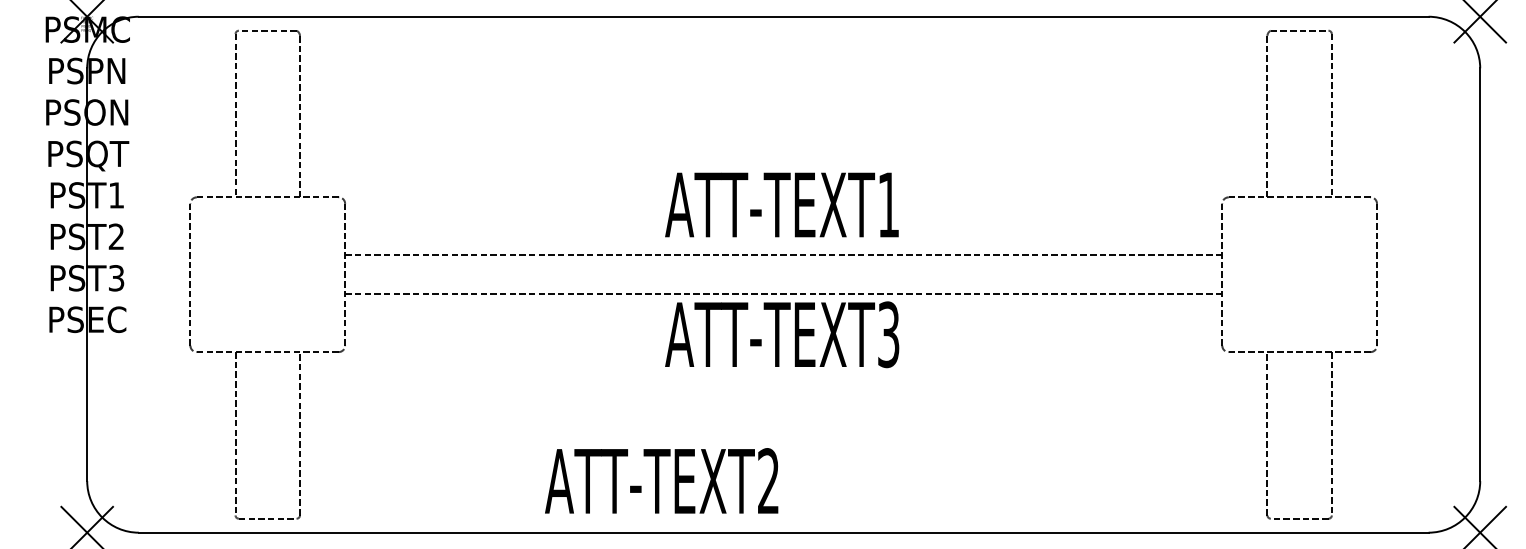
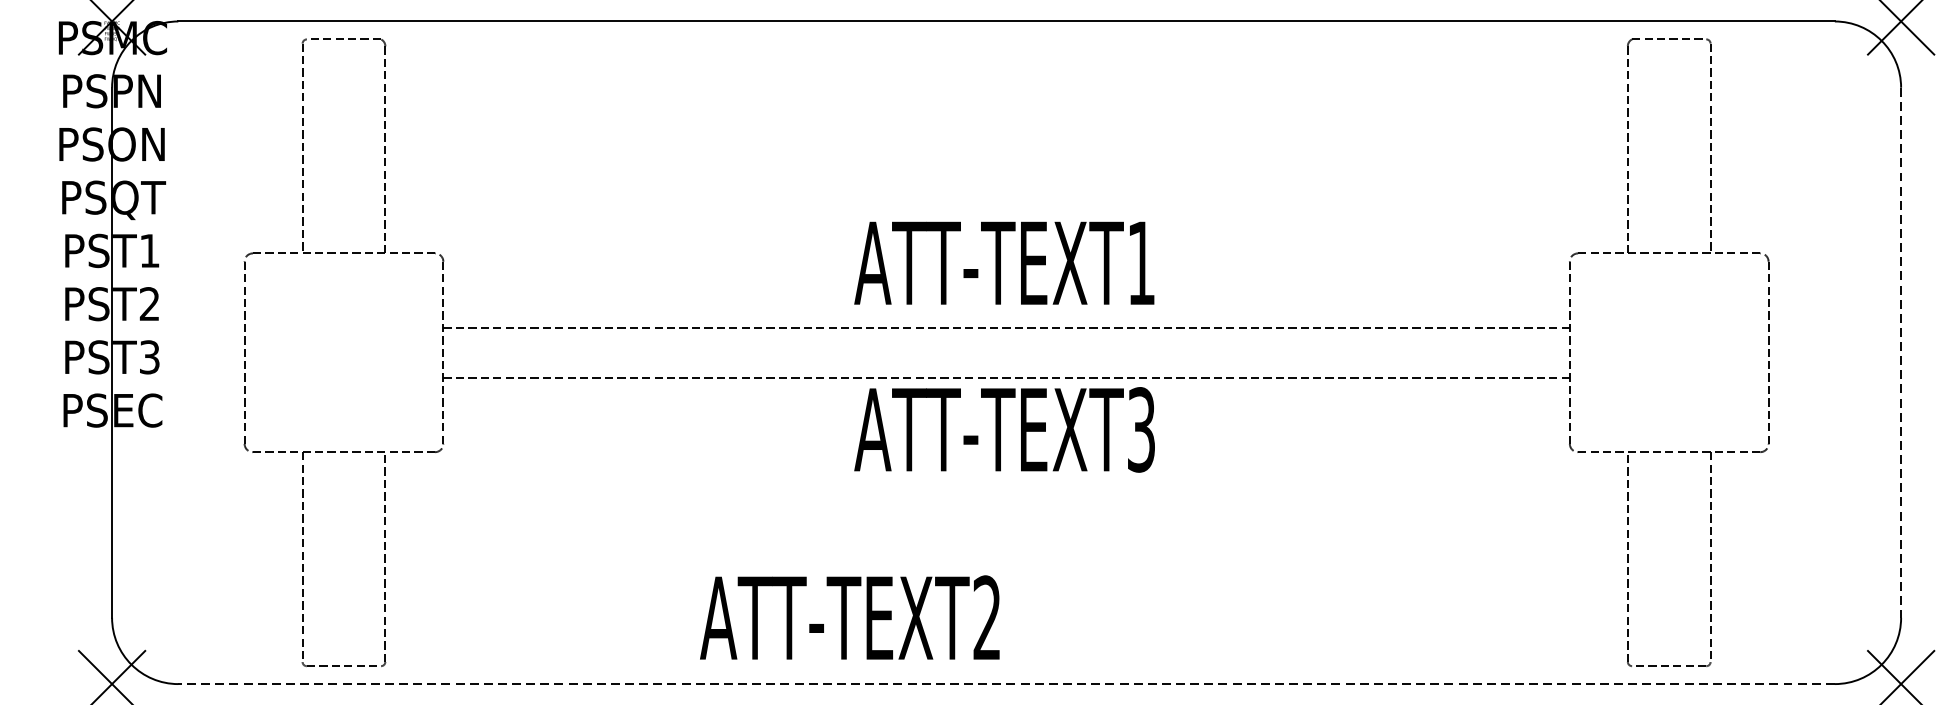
line: (1480, 275) -> (1901, 353), solid -> dashed
line: (783, 532) -> (1006, 683), solid -> dashed

